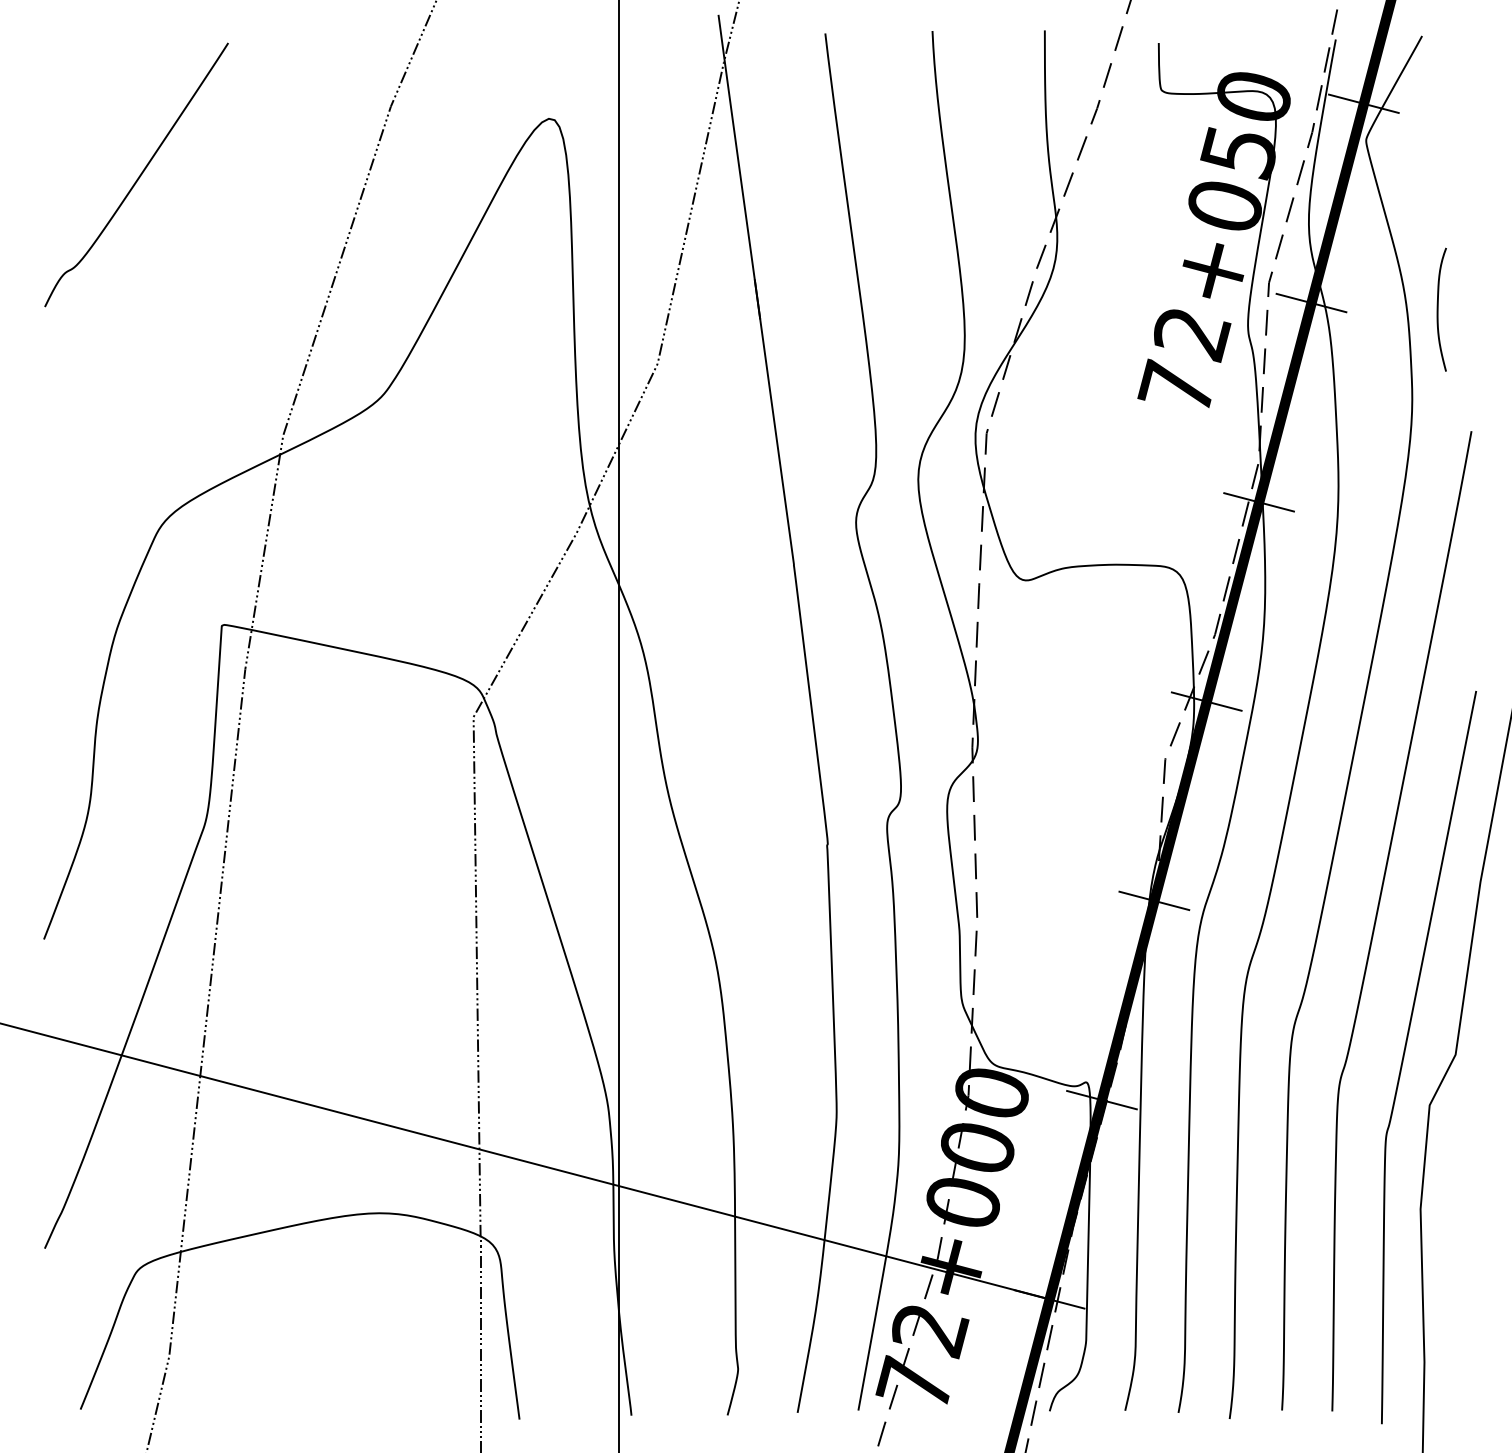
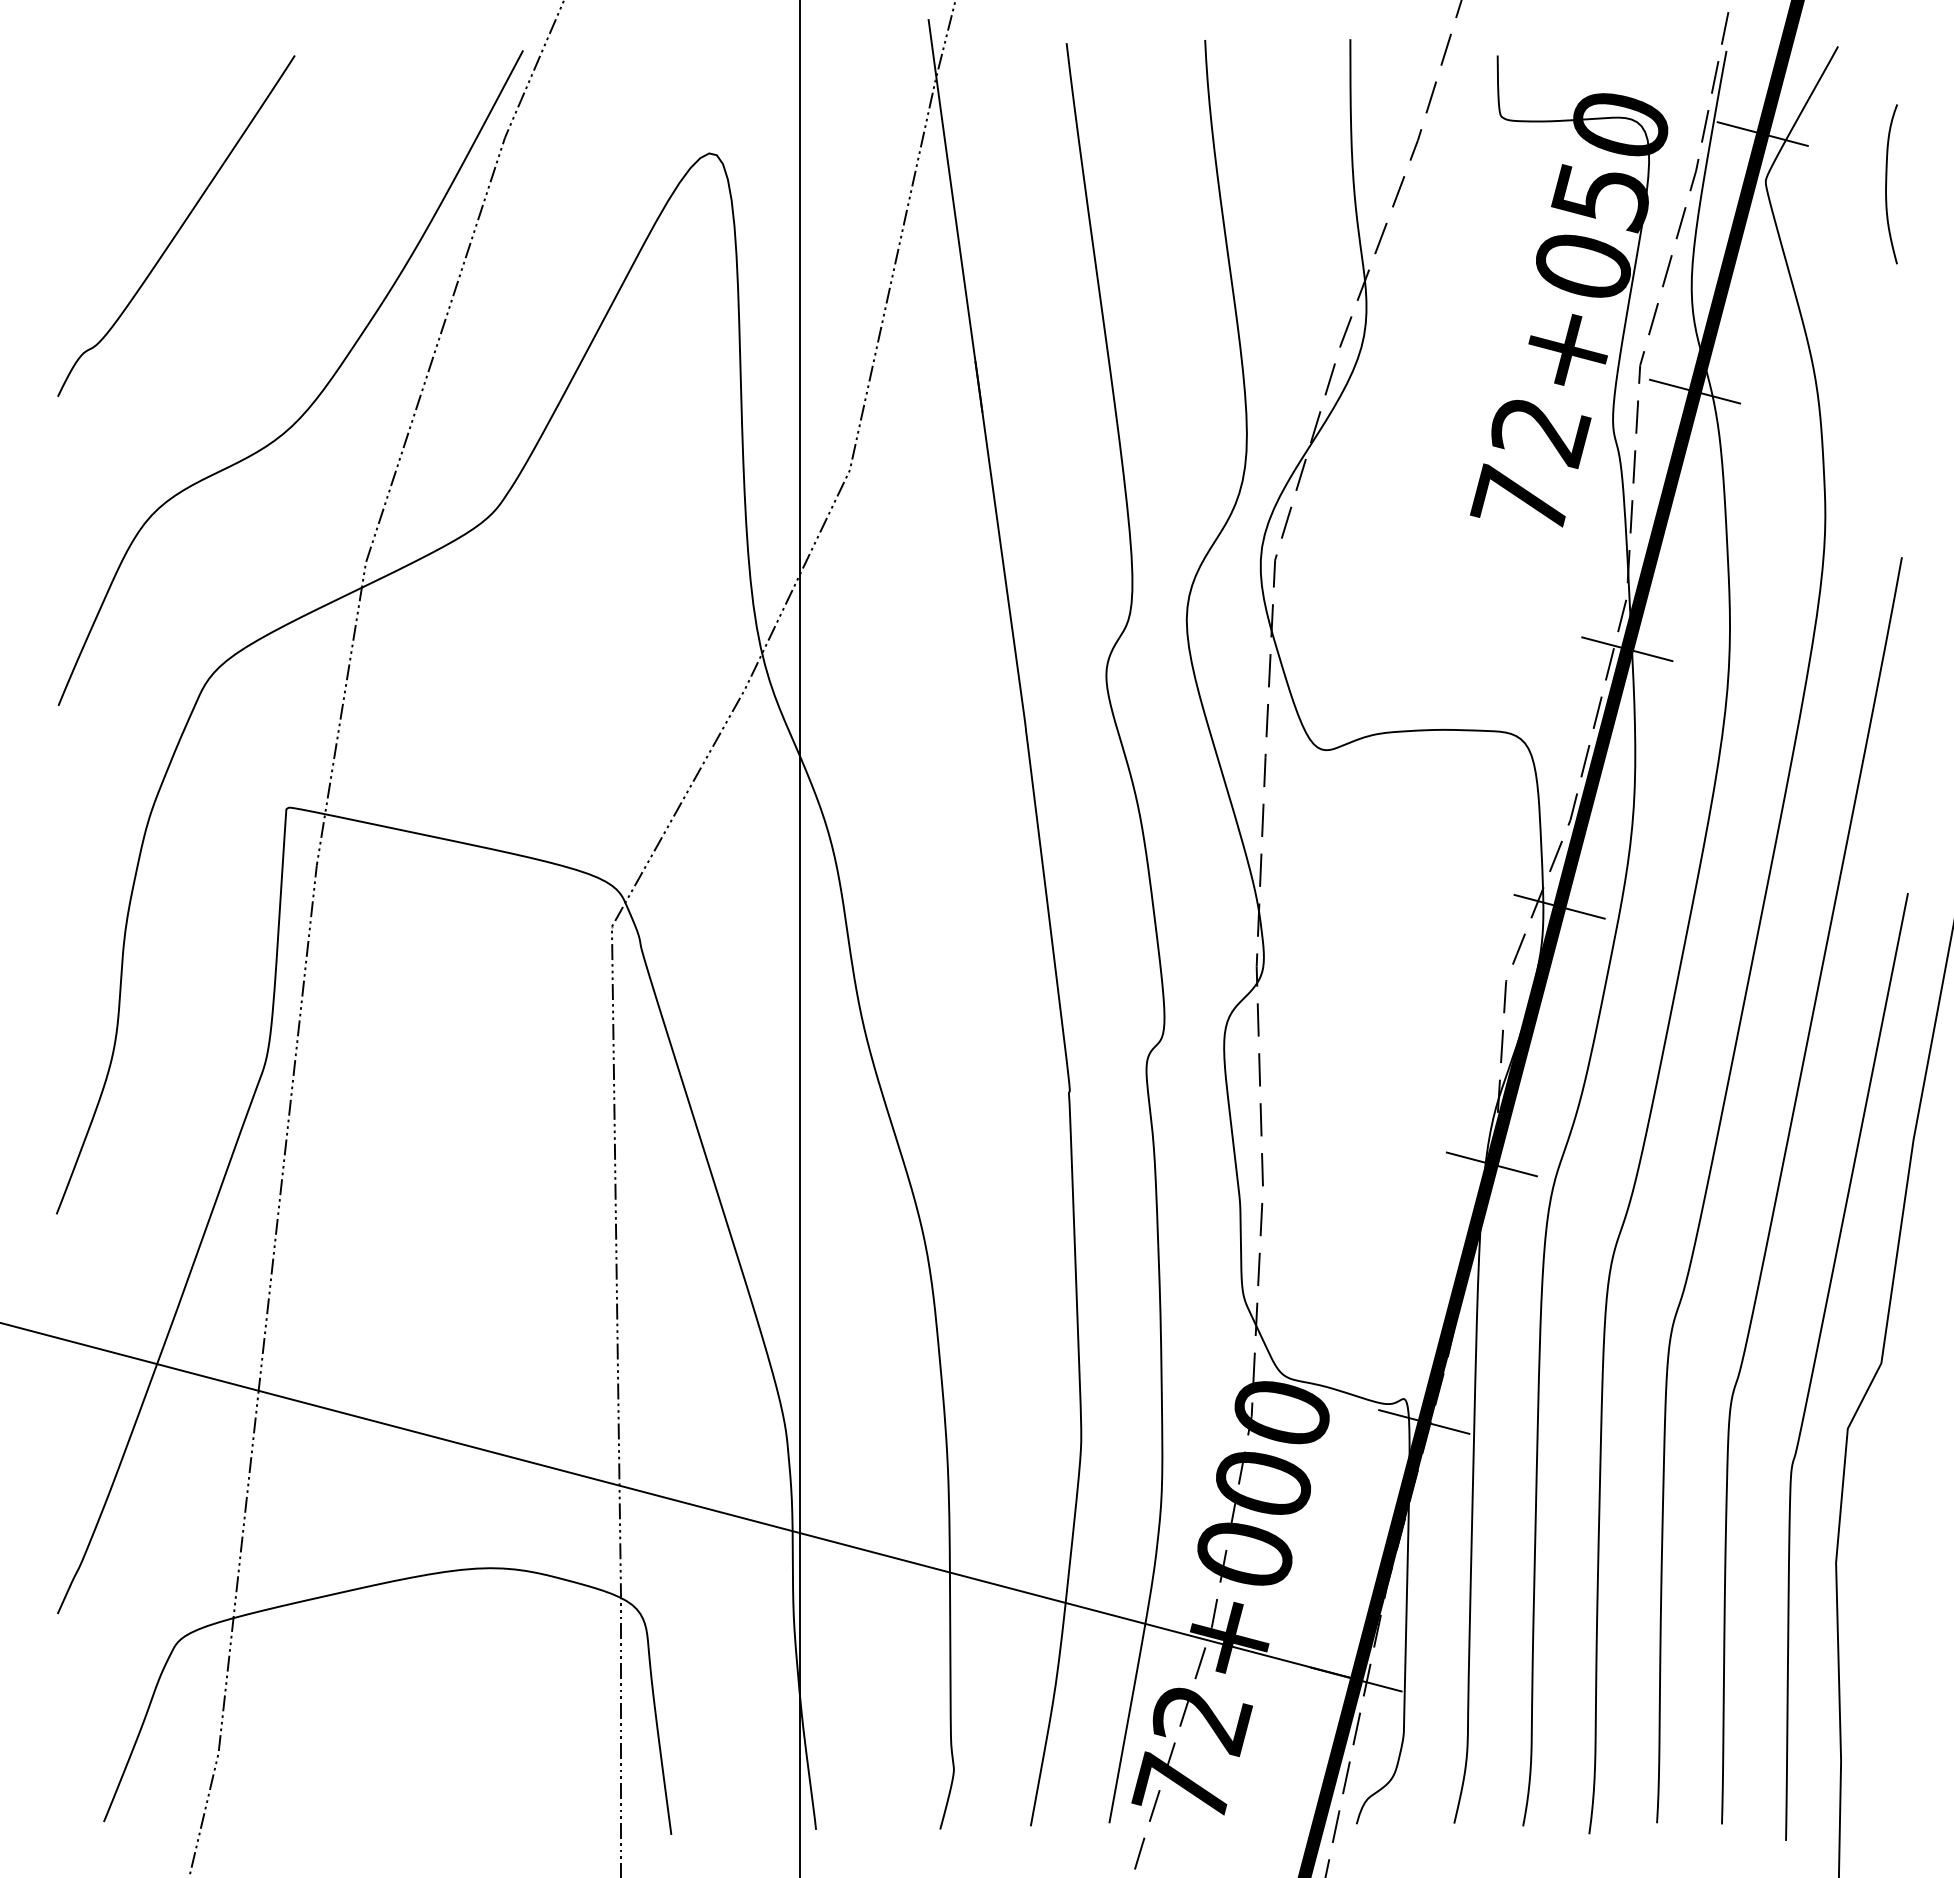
curve: (1438, 308) -> (1887, 182), moved
curve: (243, 309) -> (314, 399), added

